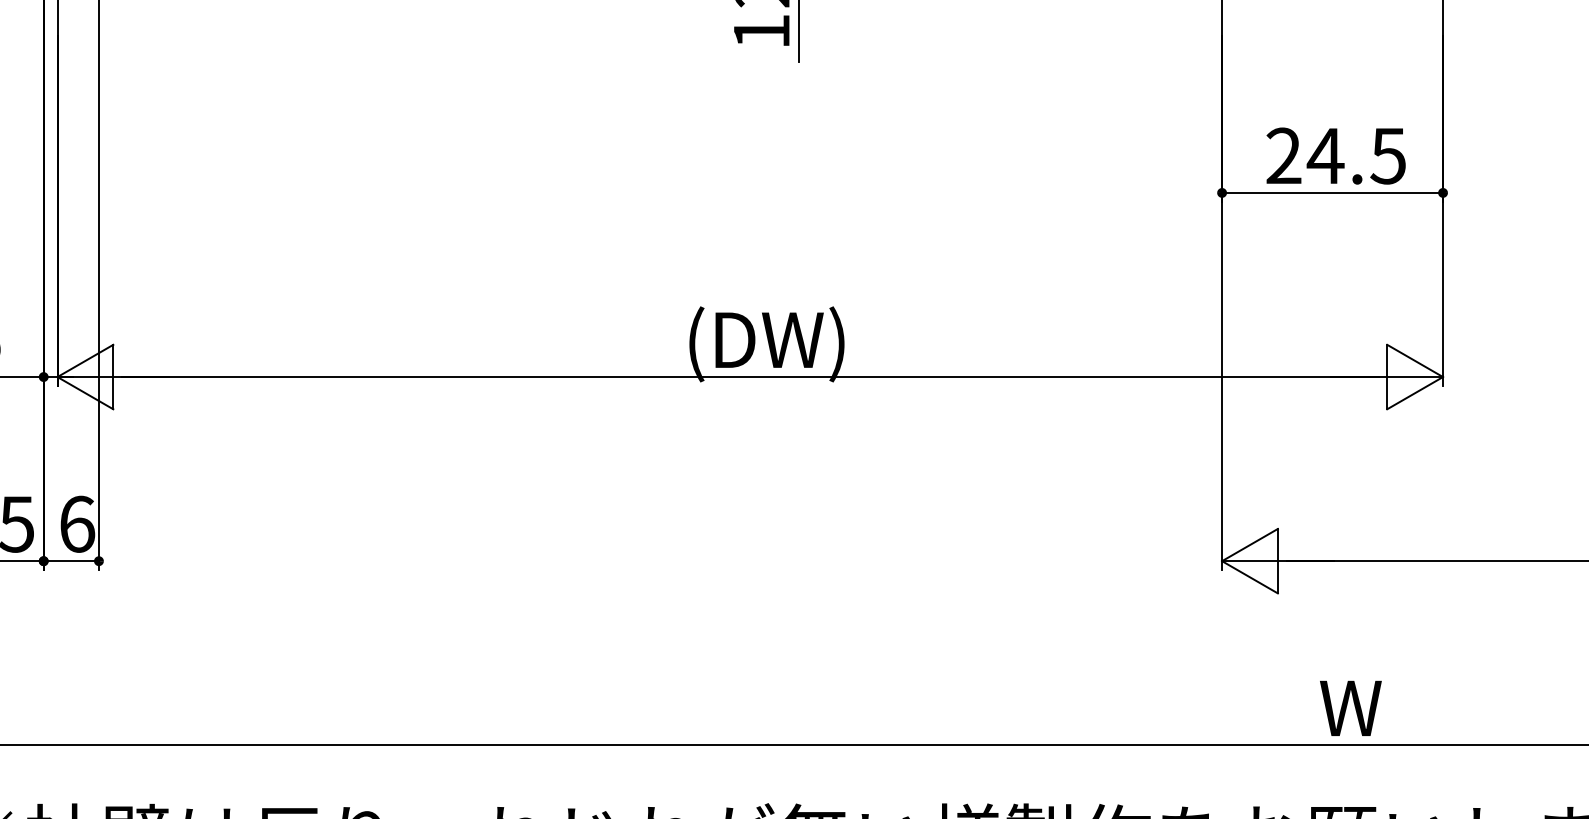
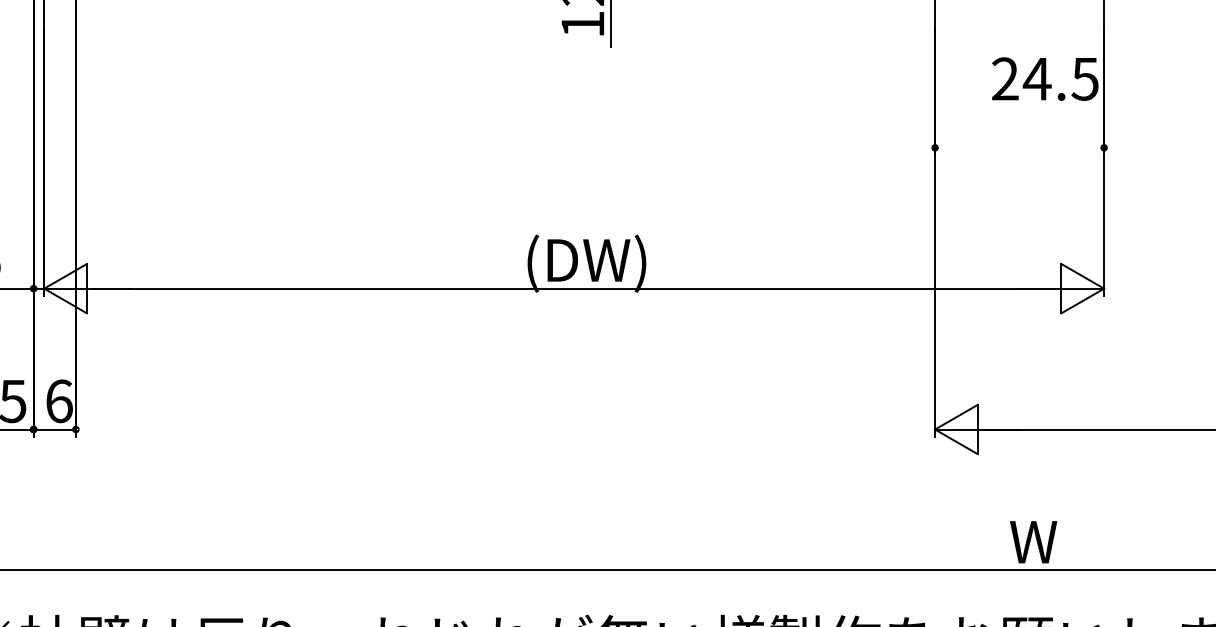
text: (1335, 155) -> (1044, 78), moved
line: (1332, 192) -> (1019, 147), removed

